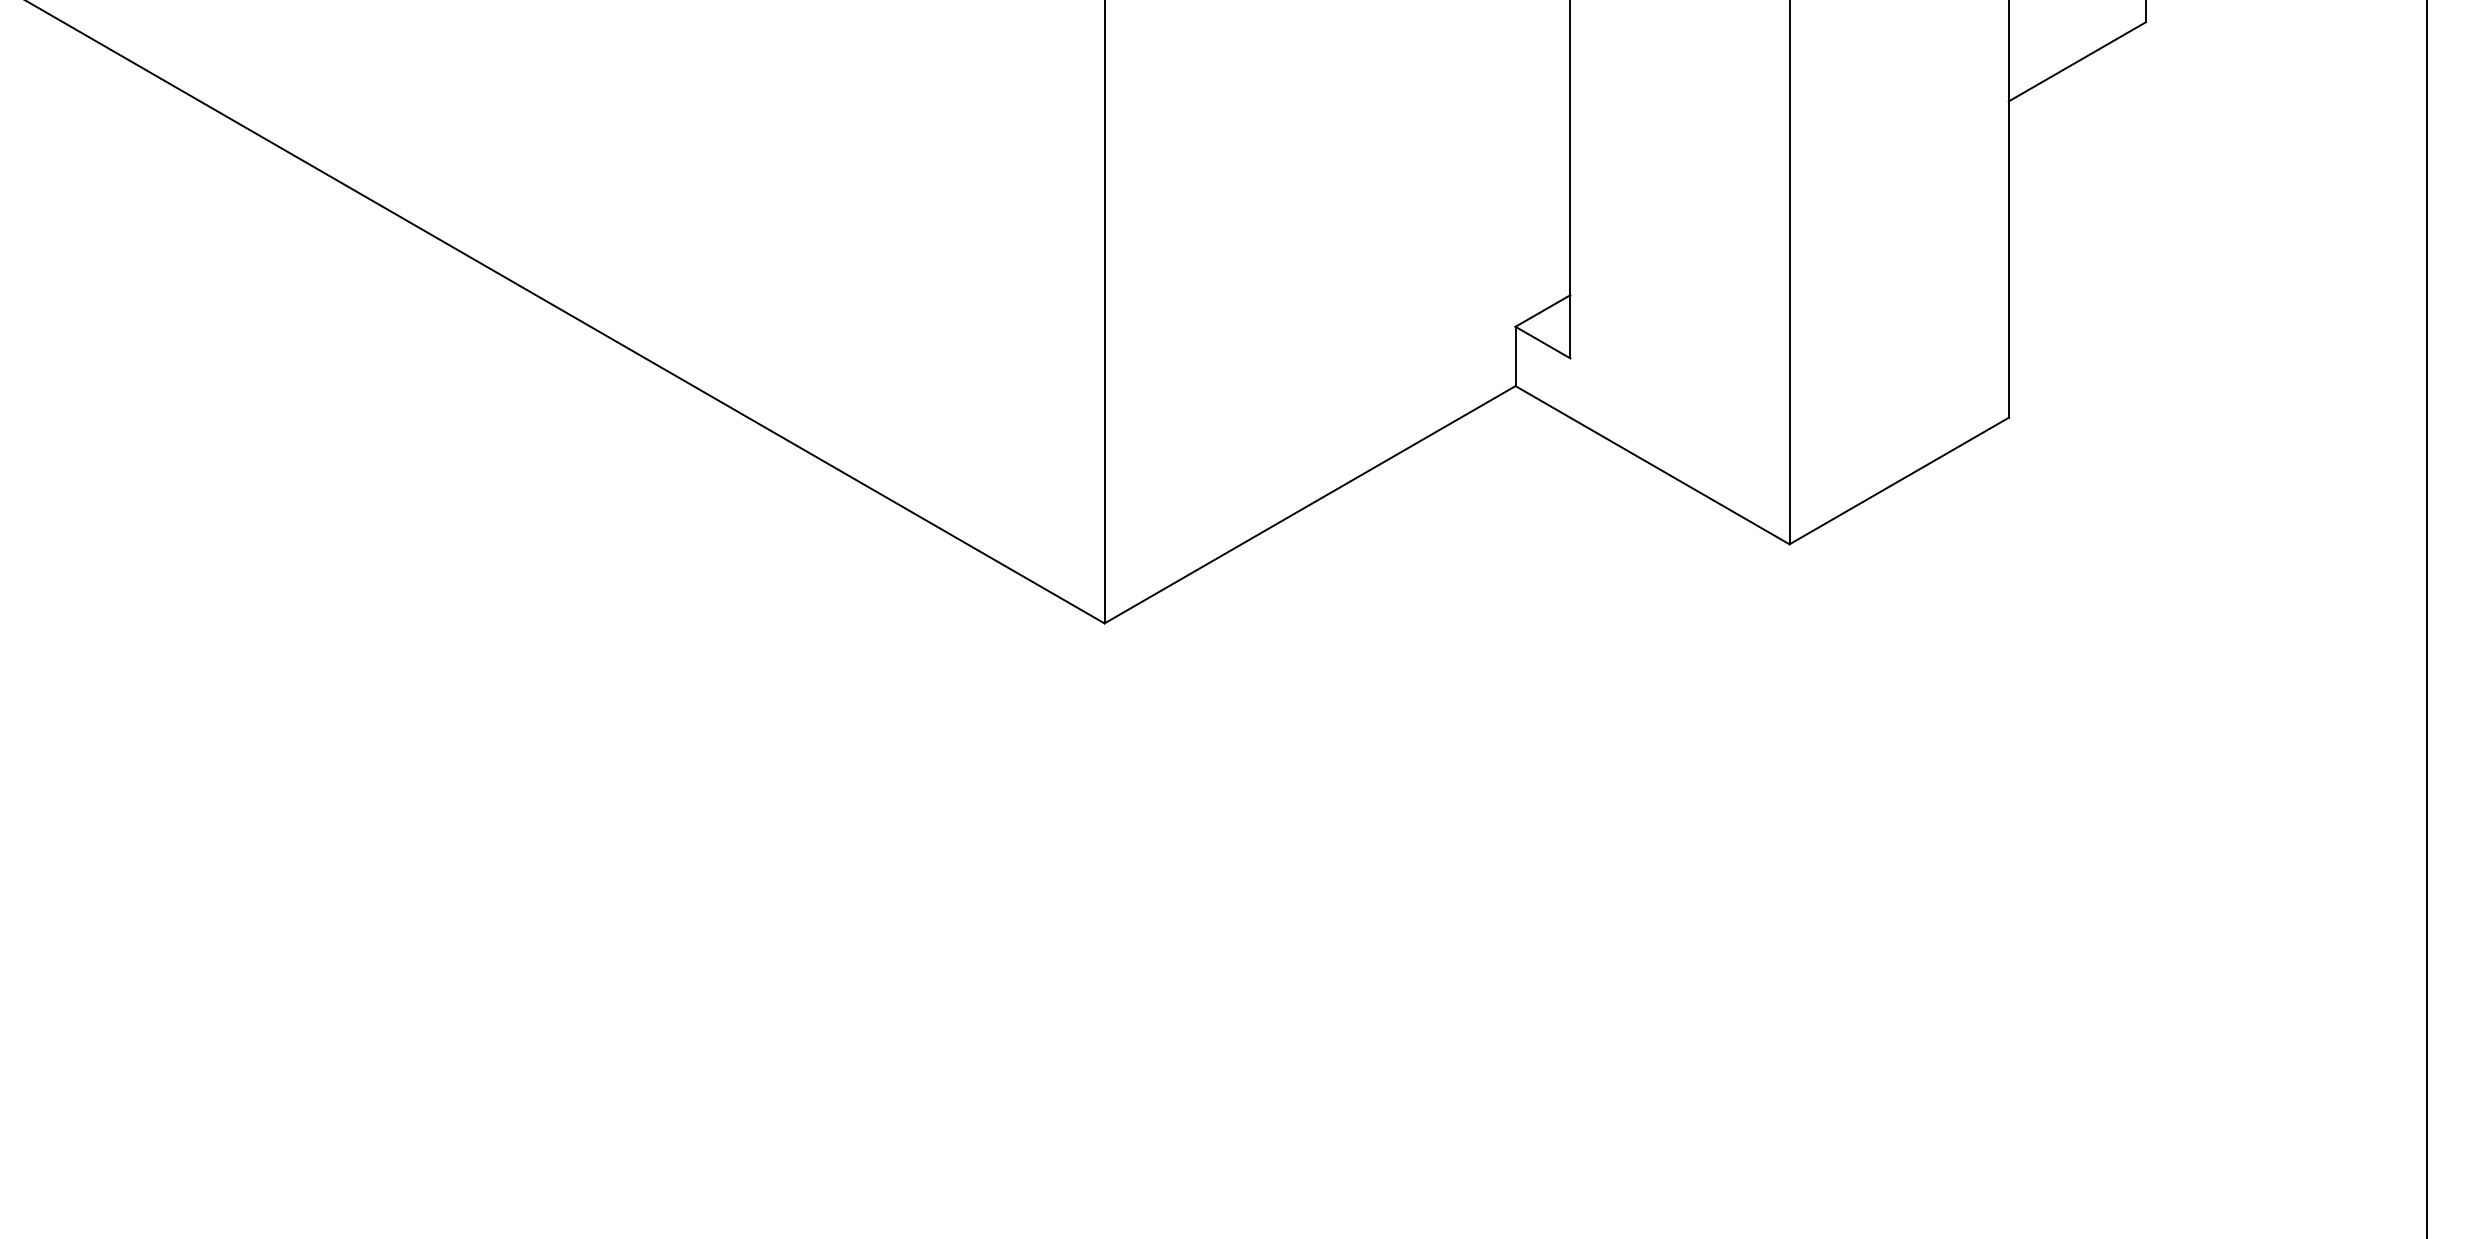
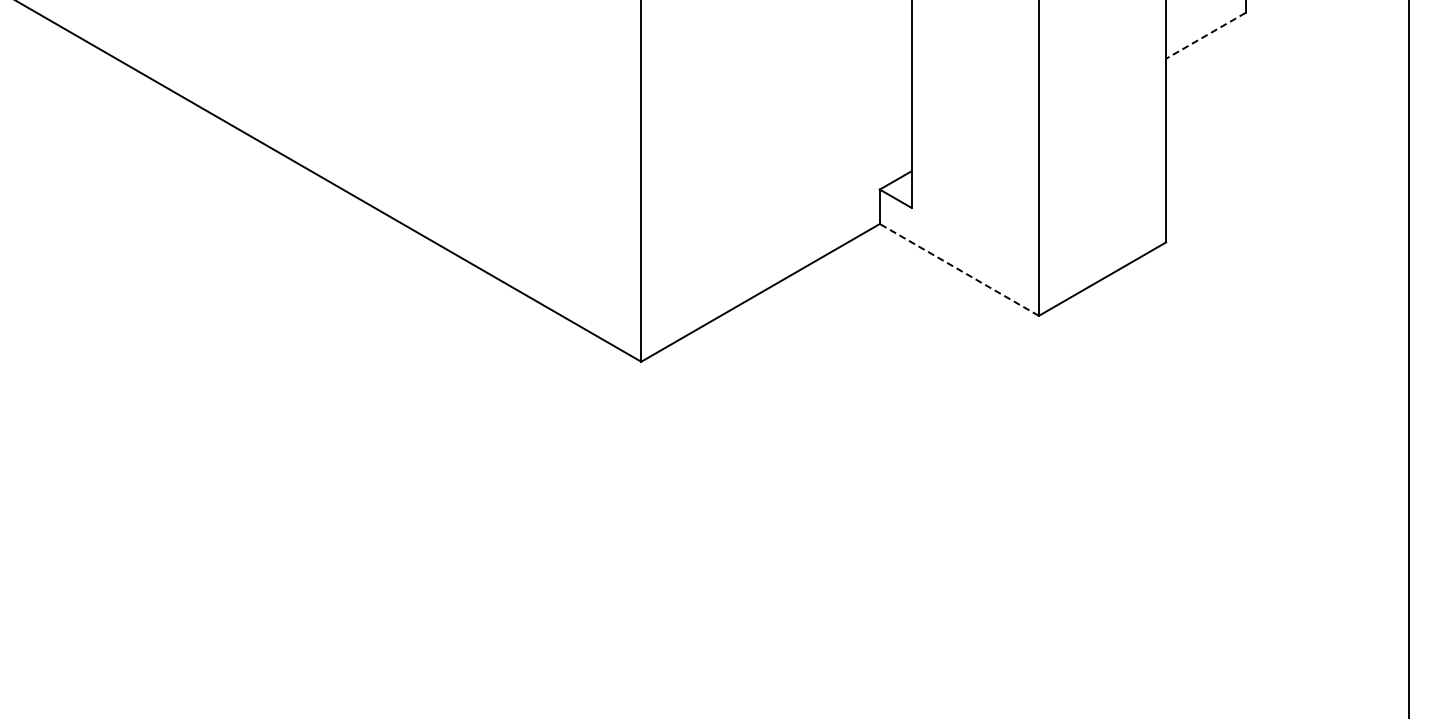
line: (2076, 61) -> (1205, 35), solid -> dashed
line: (1652, 464) -> (959, 269), solid -> dashed

